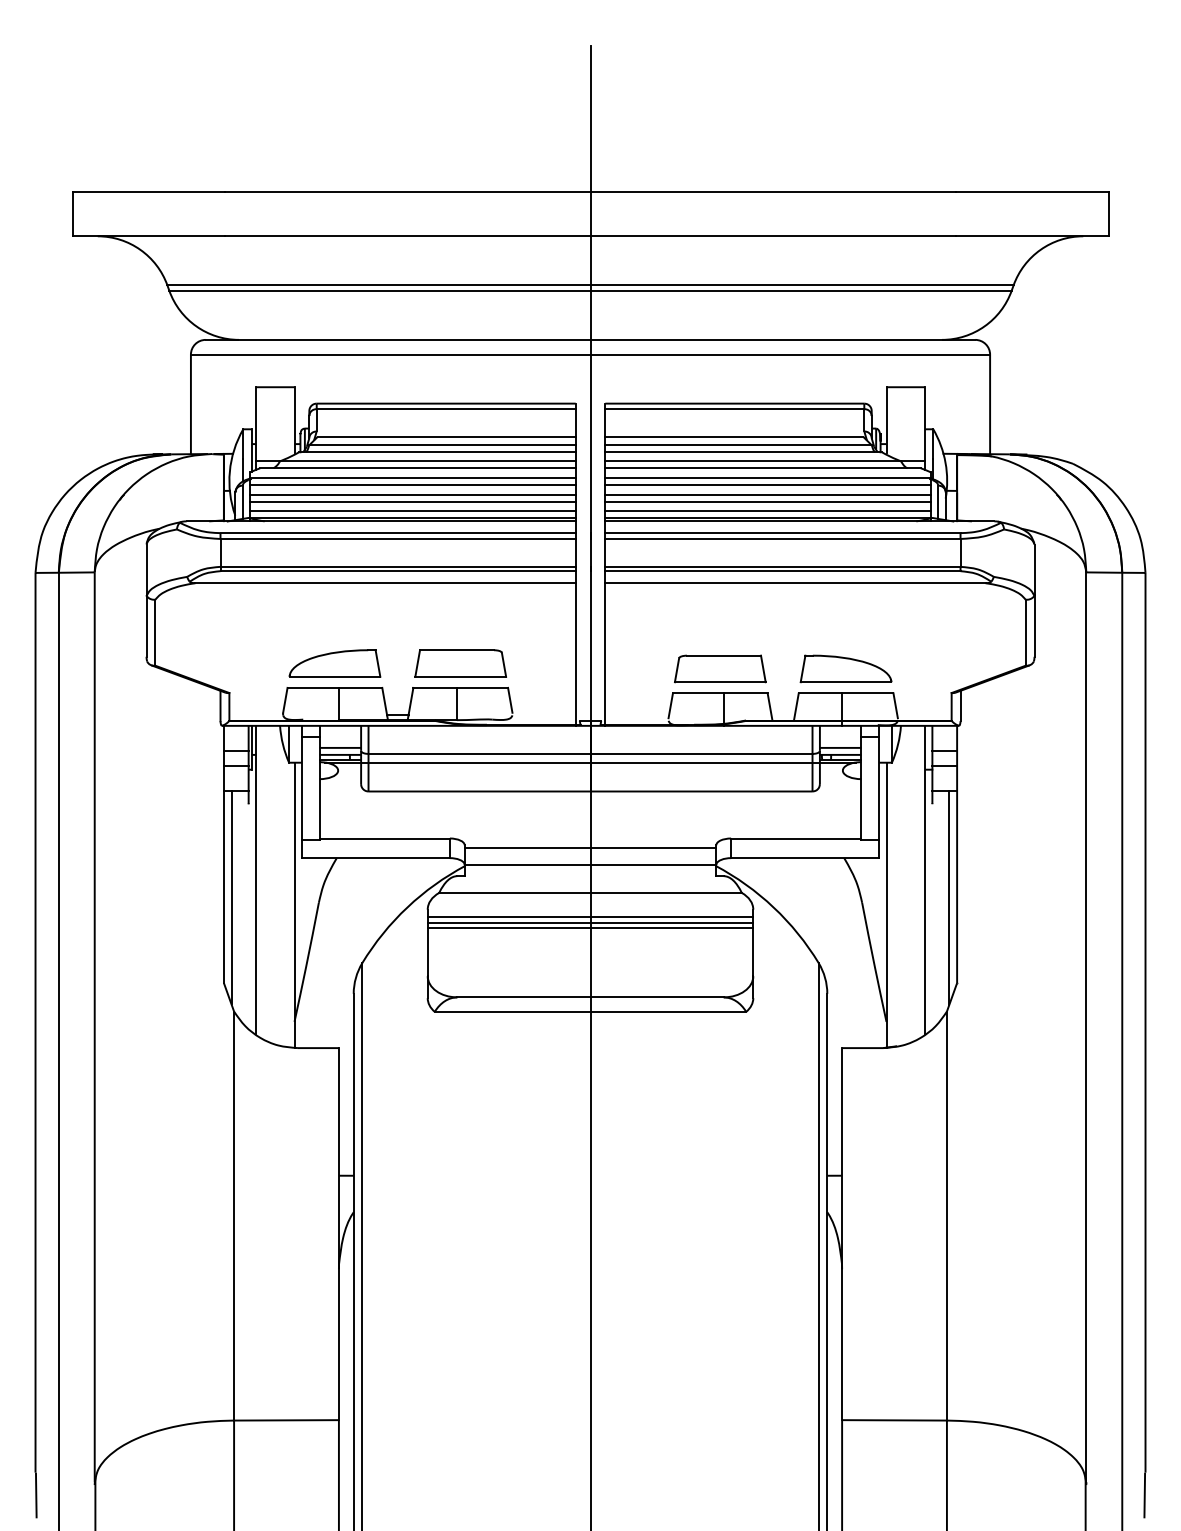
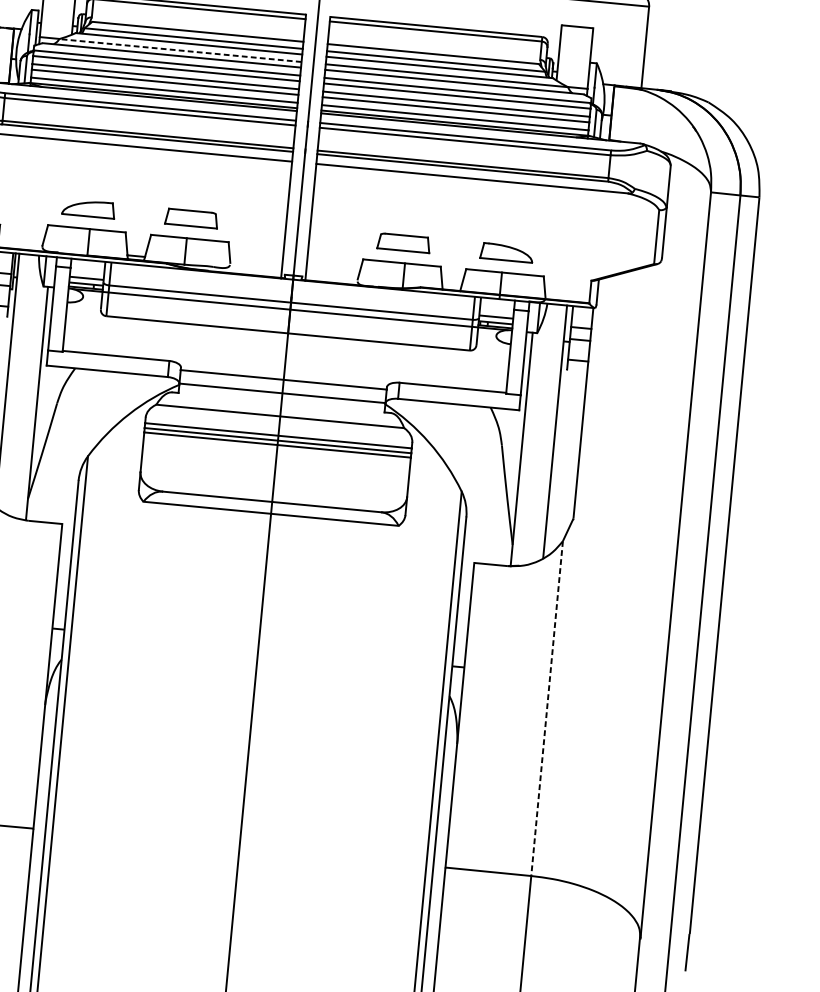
line: (427, 461) -> (180, 50), solid -> dashed
part: (334, 663) -> (88, 208), size x0.7
part: (460, 663) -> (191, 218), size x0.7
part: (720, 668) -> (404, 242), size x0.7
part: (845, 668) -> (506, 252), size x0.7
line: (949, 897) -> (573, 447), removed
line: (946, 1216) -> (546, 708), solid -> dashed

